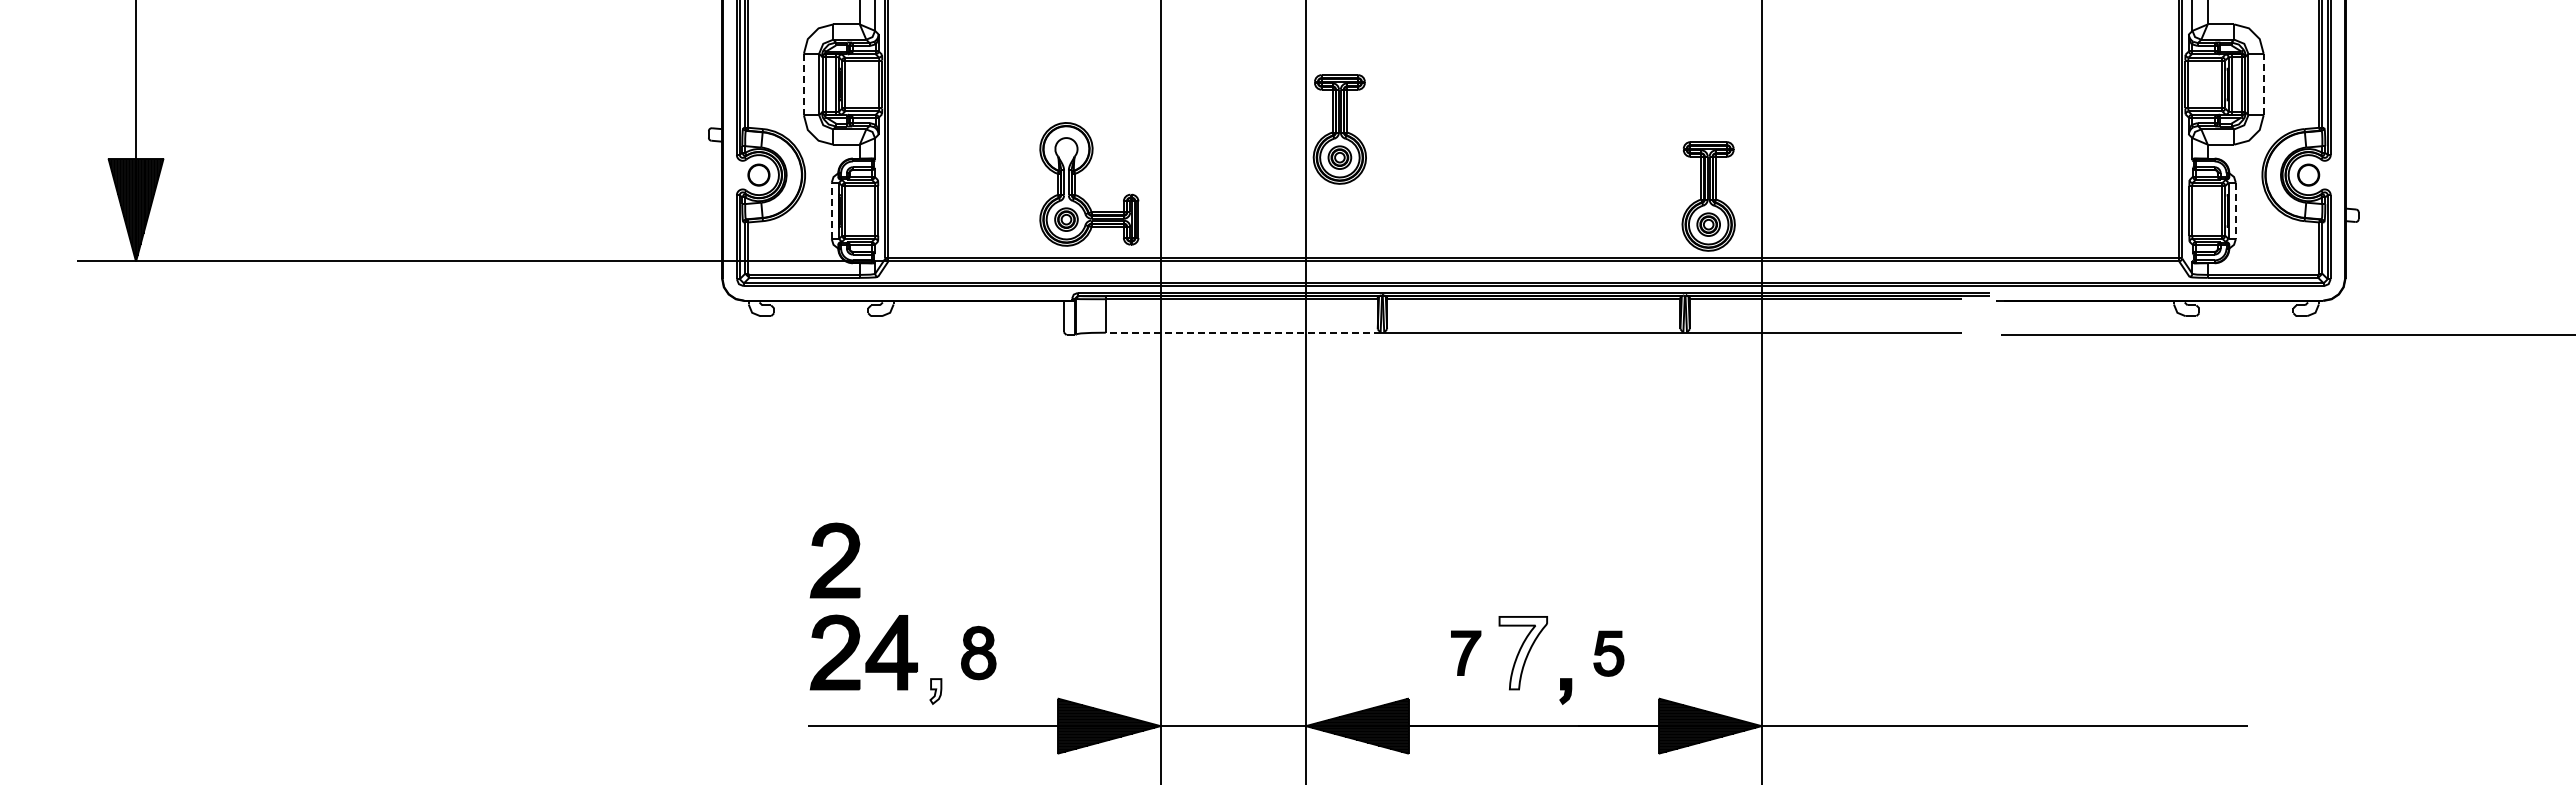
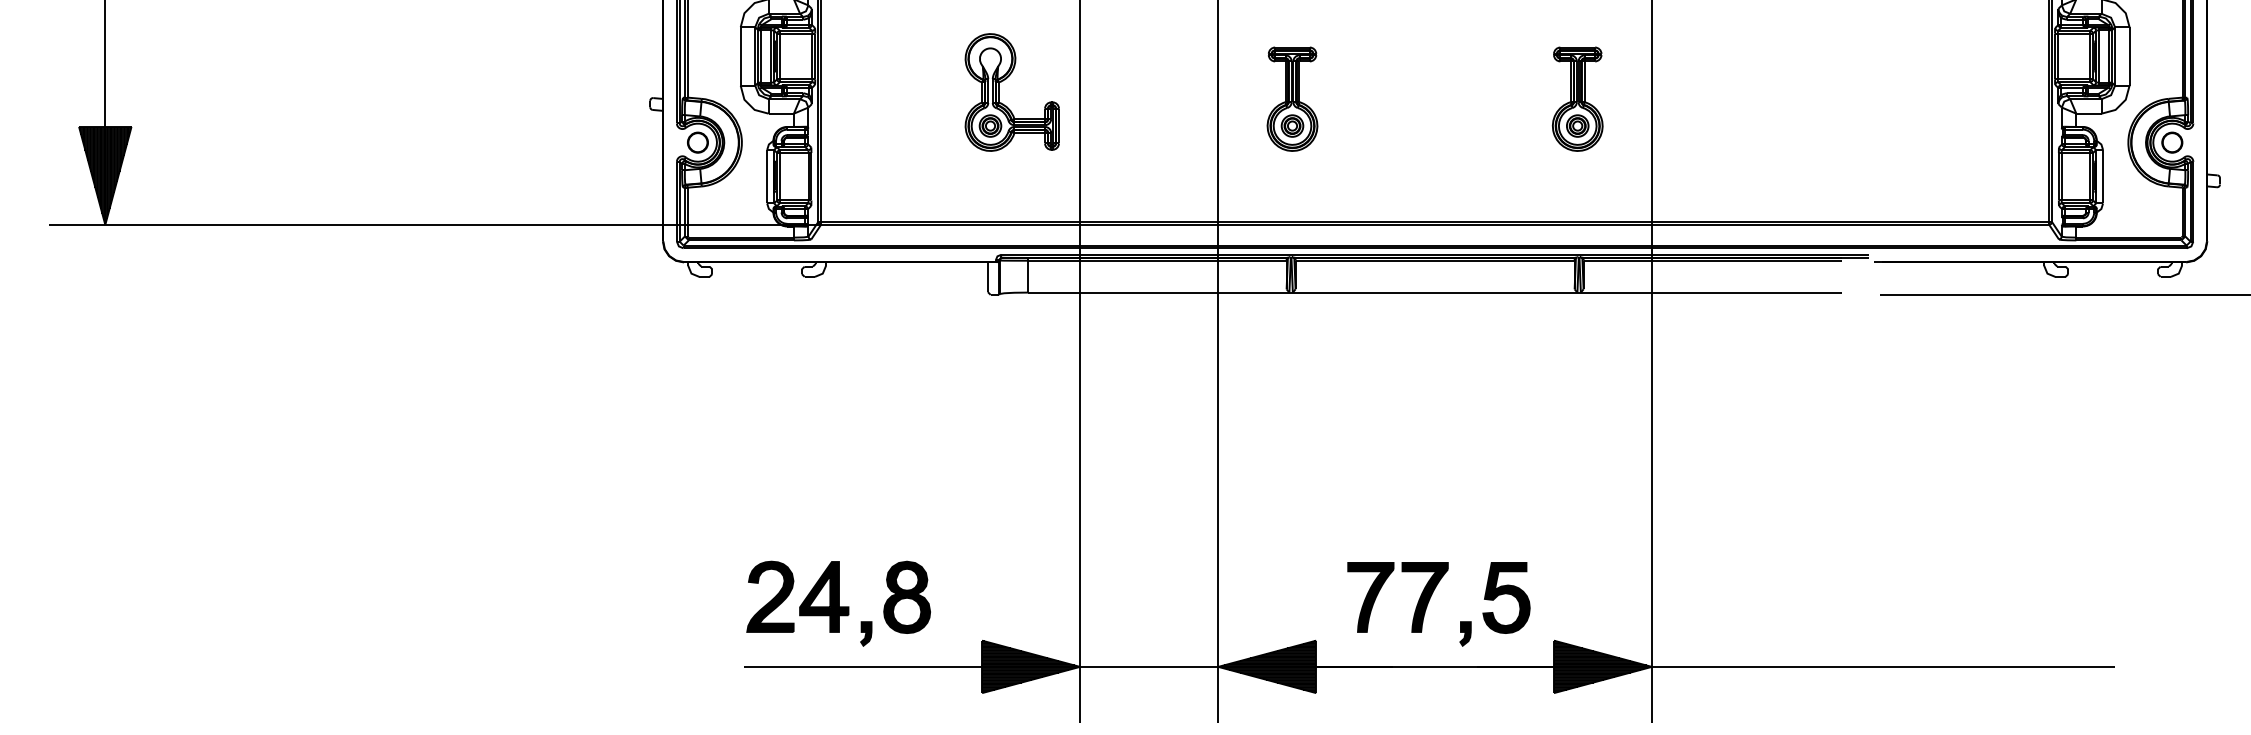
line: (803, 84) -> (740, 56), dashed -> solid
line: (2263, 84) -> (2129, 56), dashed -> solid
part: (1339, 129) -> (1292, 99), moved
part: (1075, 184) -> (999, 92), moved
part: (1708, 196) -> (1577, 99), moved
line: (831, 210) -> (766, 176), dashed -> solid
line: (2235, 211) -> (2102, 177), dashed -> solid
line: (1242, 332) -> (1157, 292), dashed -> solid
part: (834, 560) -> (769, 509), removed
part: (978, 652) -> (906, 596), size x1.43
fill: (1523, 652) -> (1425, 596), added
part: (1465, 653) -> (1370, 597), size x1.67
part: (1608, 653) -> (1506, 597), size x1.67
fill: (935, 691) -> (865, 633), added

